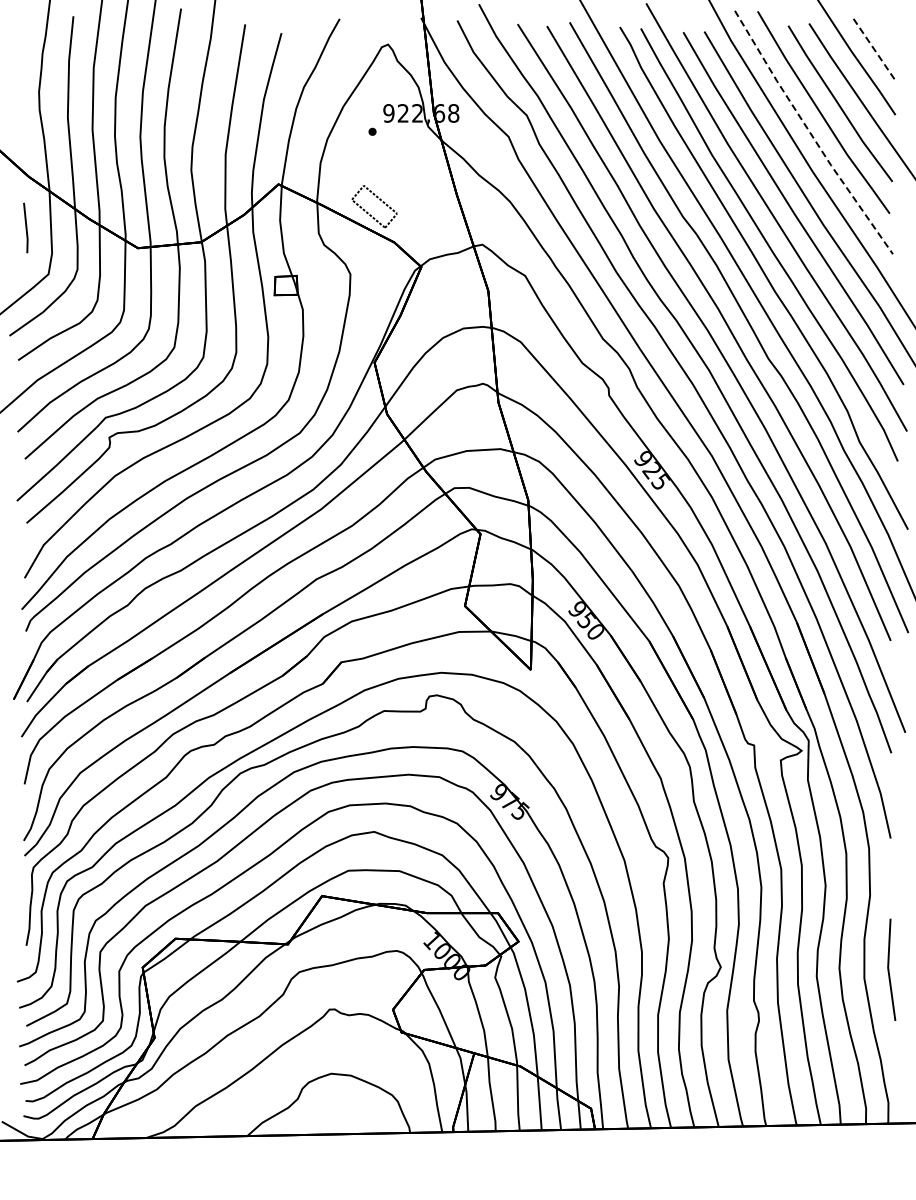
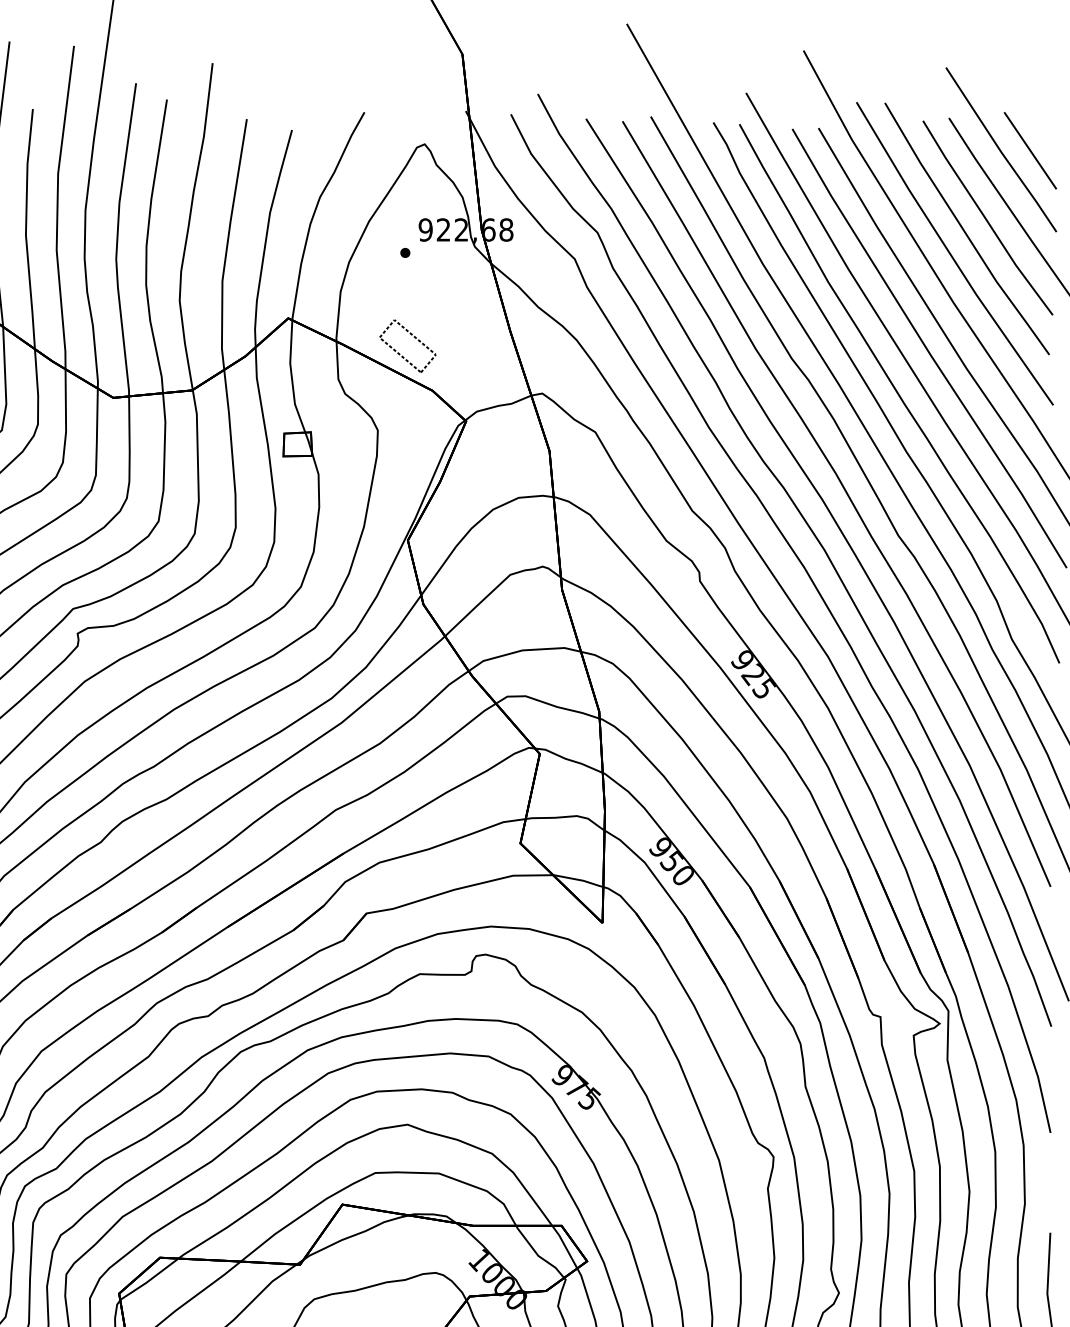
line: (874, 50) -> (1030, 151), dashed -> solid
line: (811, 134) -> (951, 256), dashed -> solid

